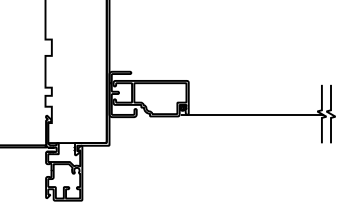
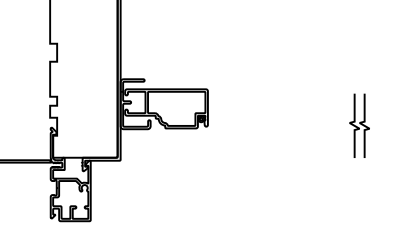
line: (252, 115) -> (278, 127), removed

